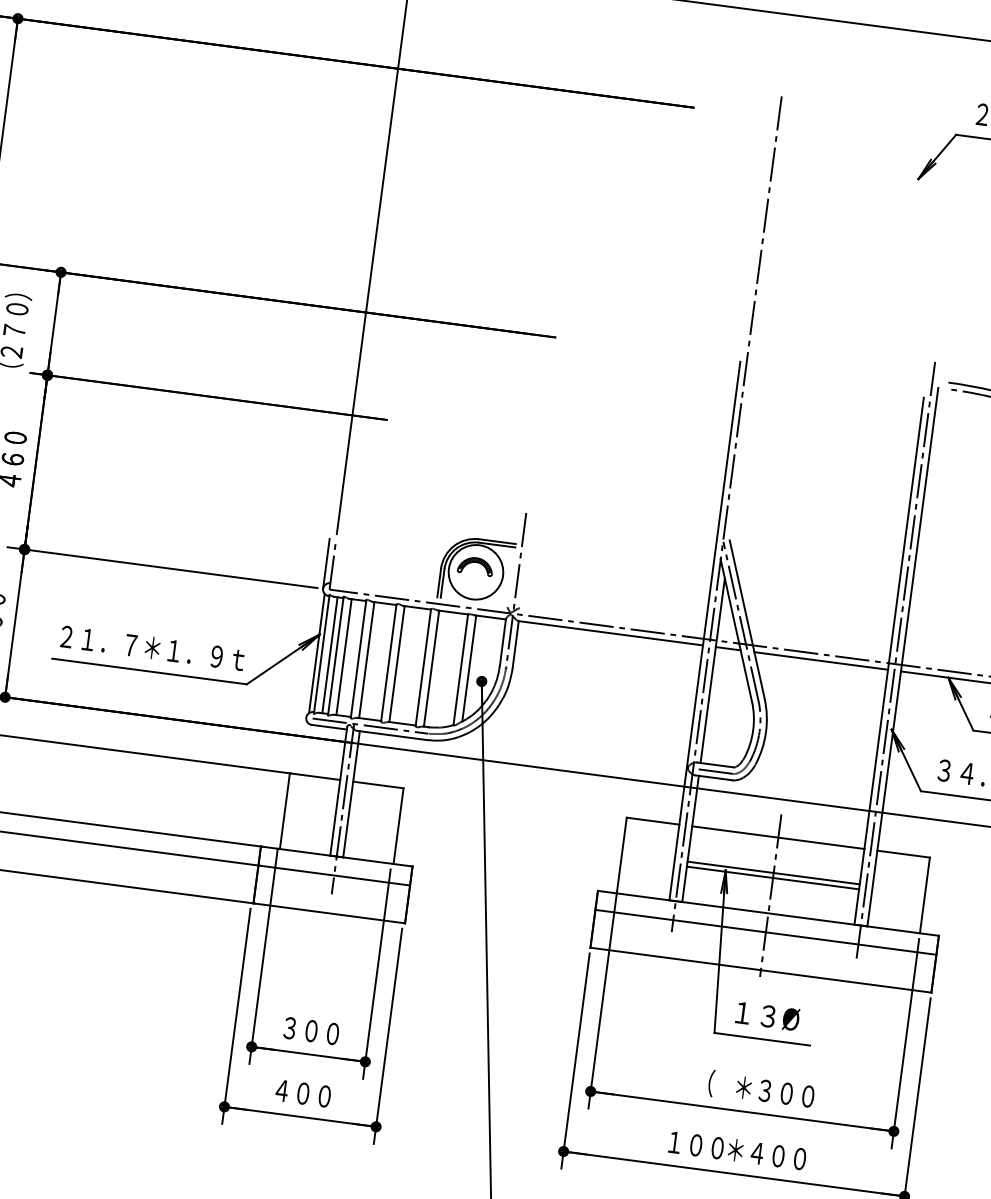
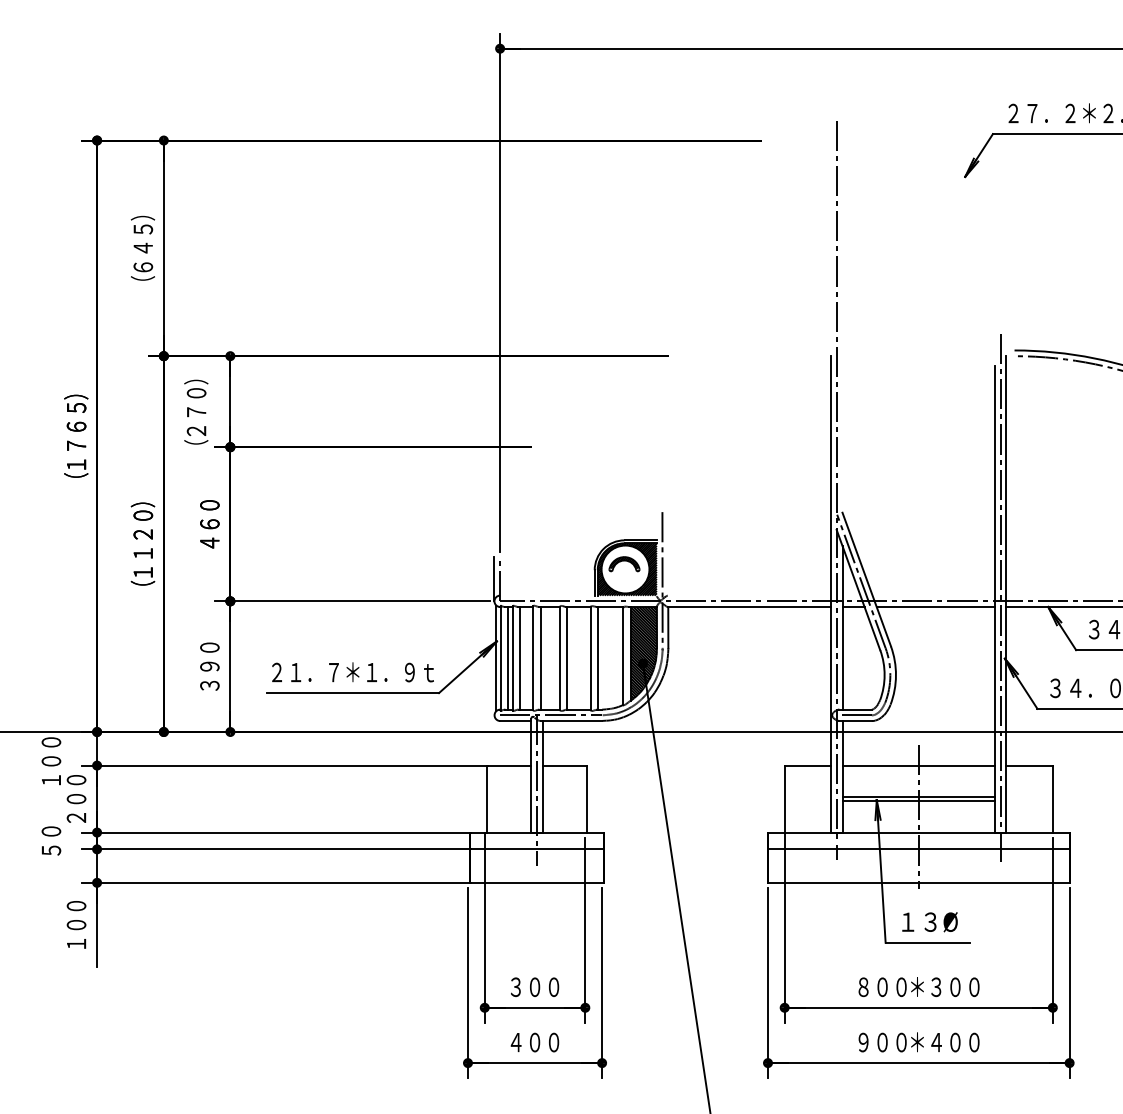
hatch: (477, 572) -> (626, 569), added
hatch: (483, 669) -> (643, 653), added
text: (704, 1081) -> (882, 986), （ -> ８００
text: (674, 1142) -> (863, 1042), １００ -> ９００

